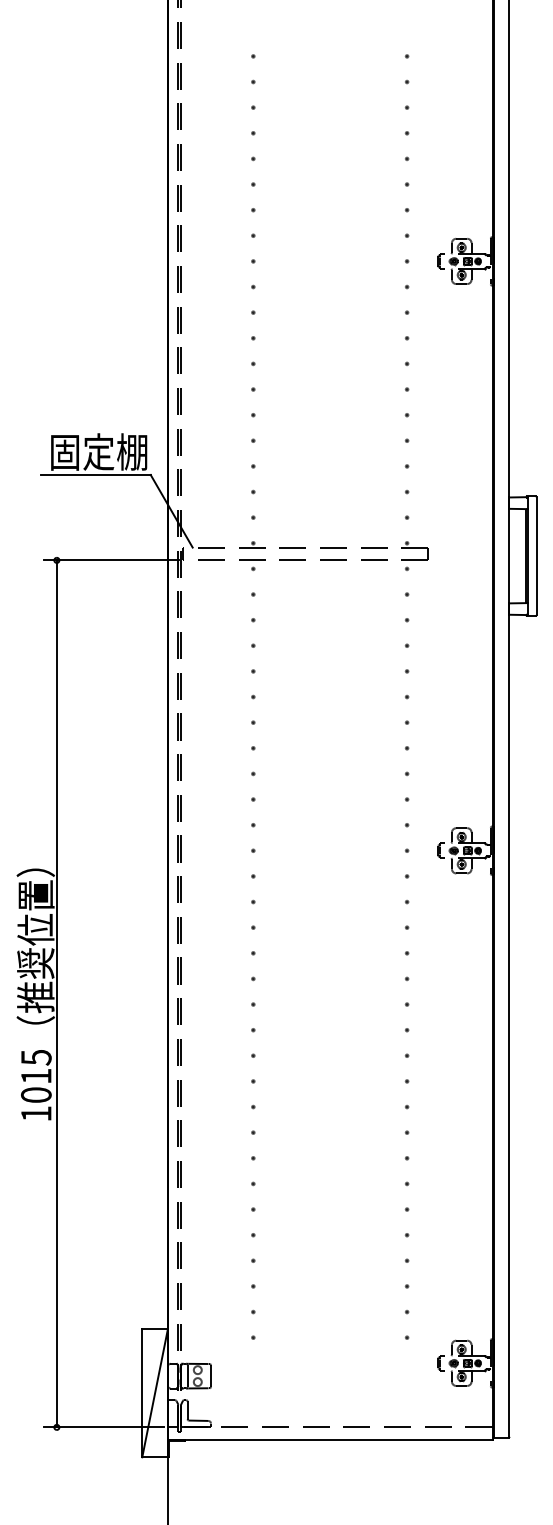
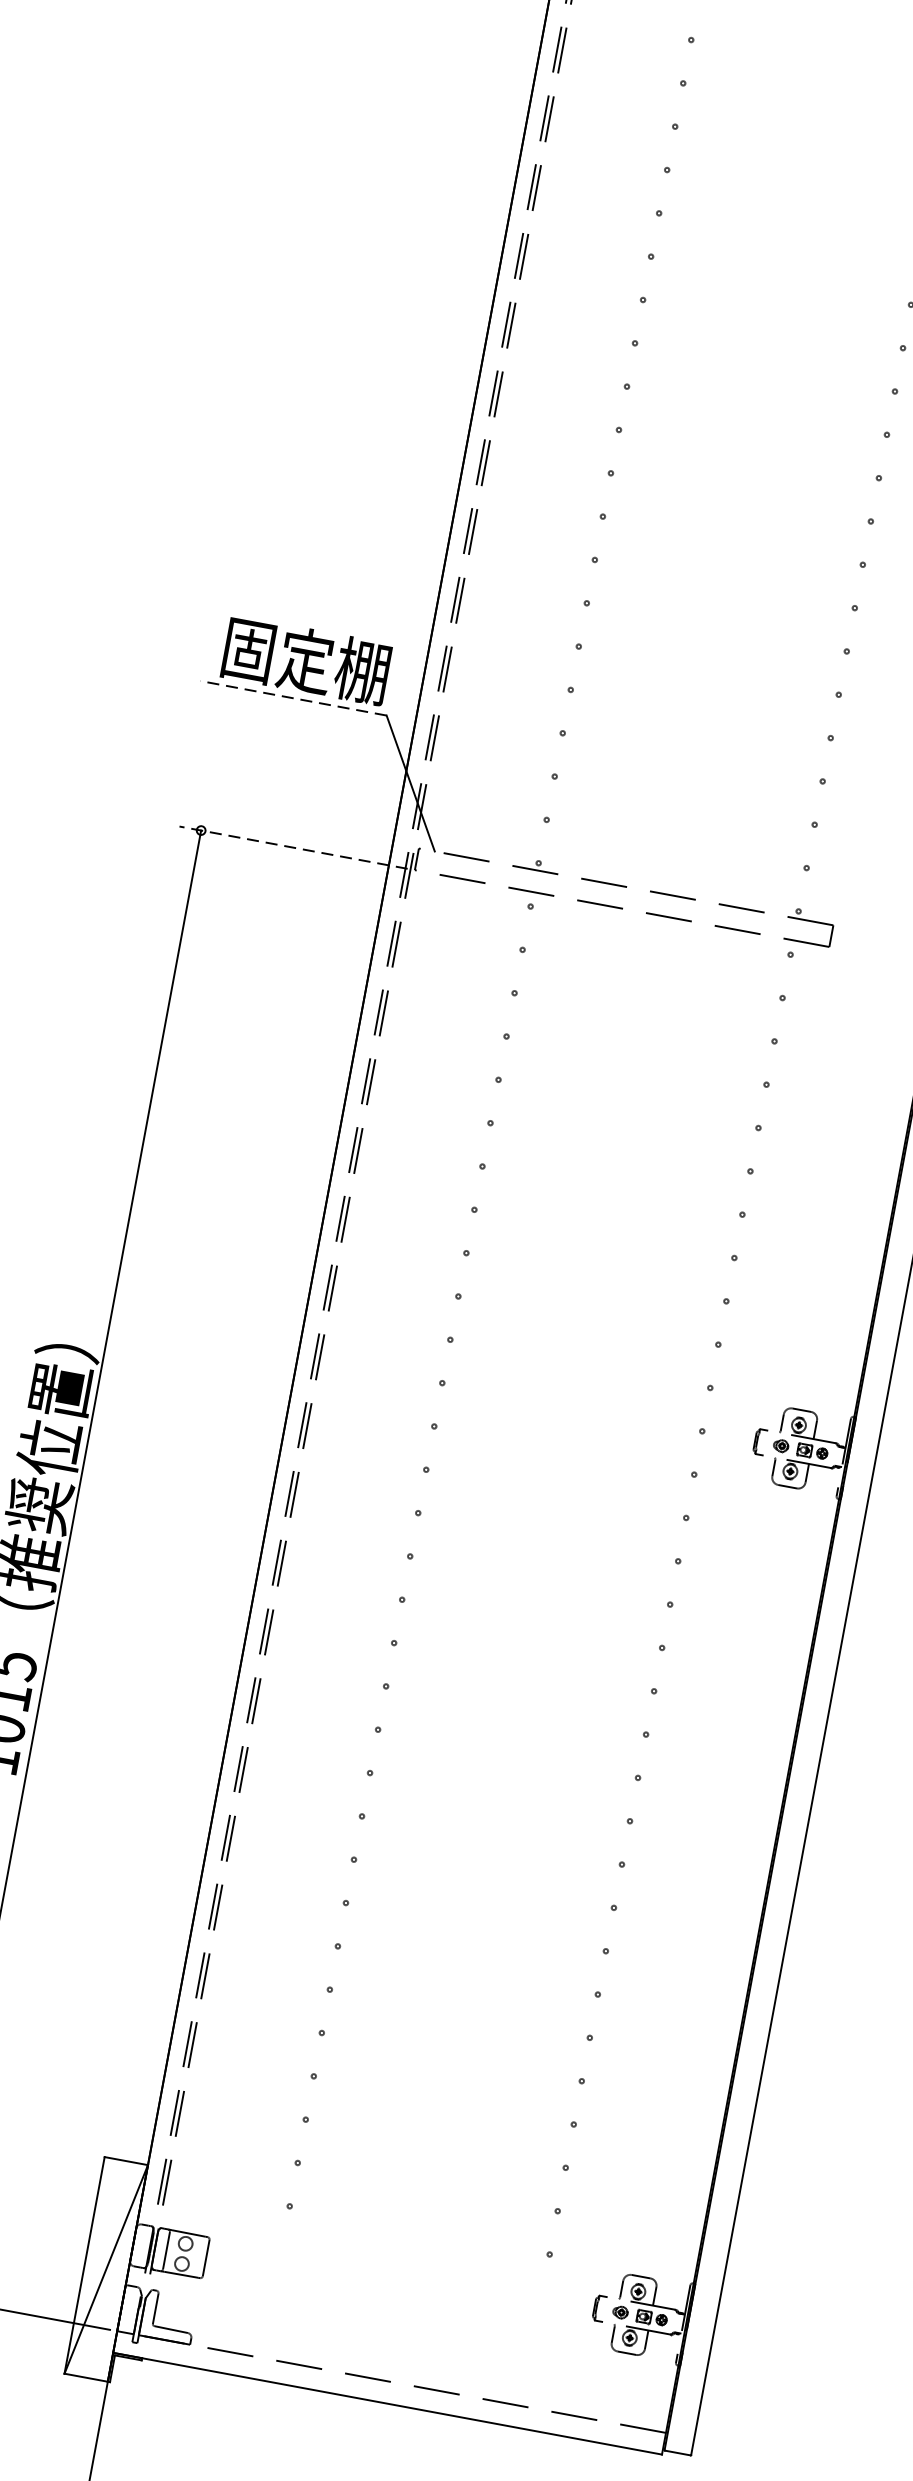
line: (95, 474) -> (293, 697), solid -> dashed
line: (111, 560) -> (293, 847), solid -> dashed

